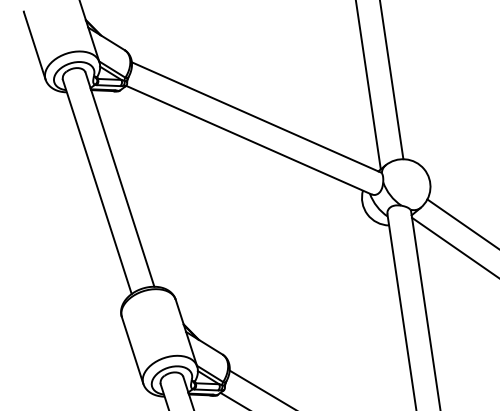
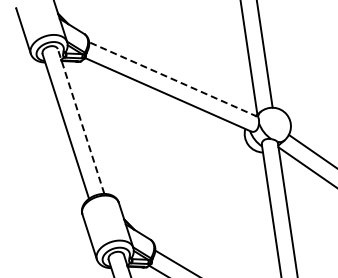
line: (255, 117) -> (172, 79), solid -> dashed
line: (119, 179) -> (80, 121), solid -> dashed

